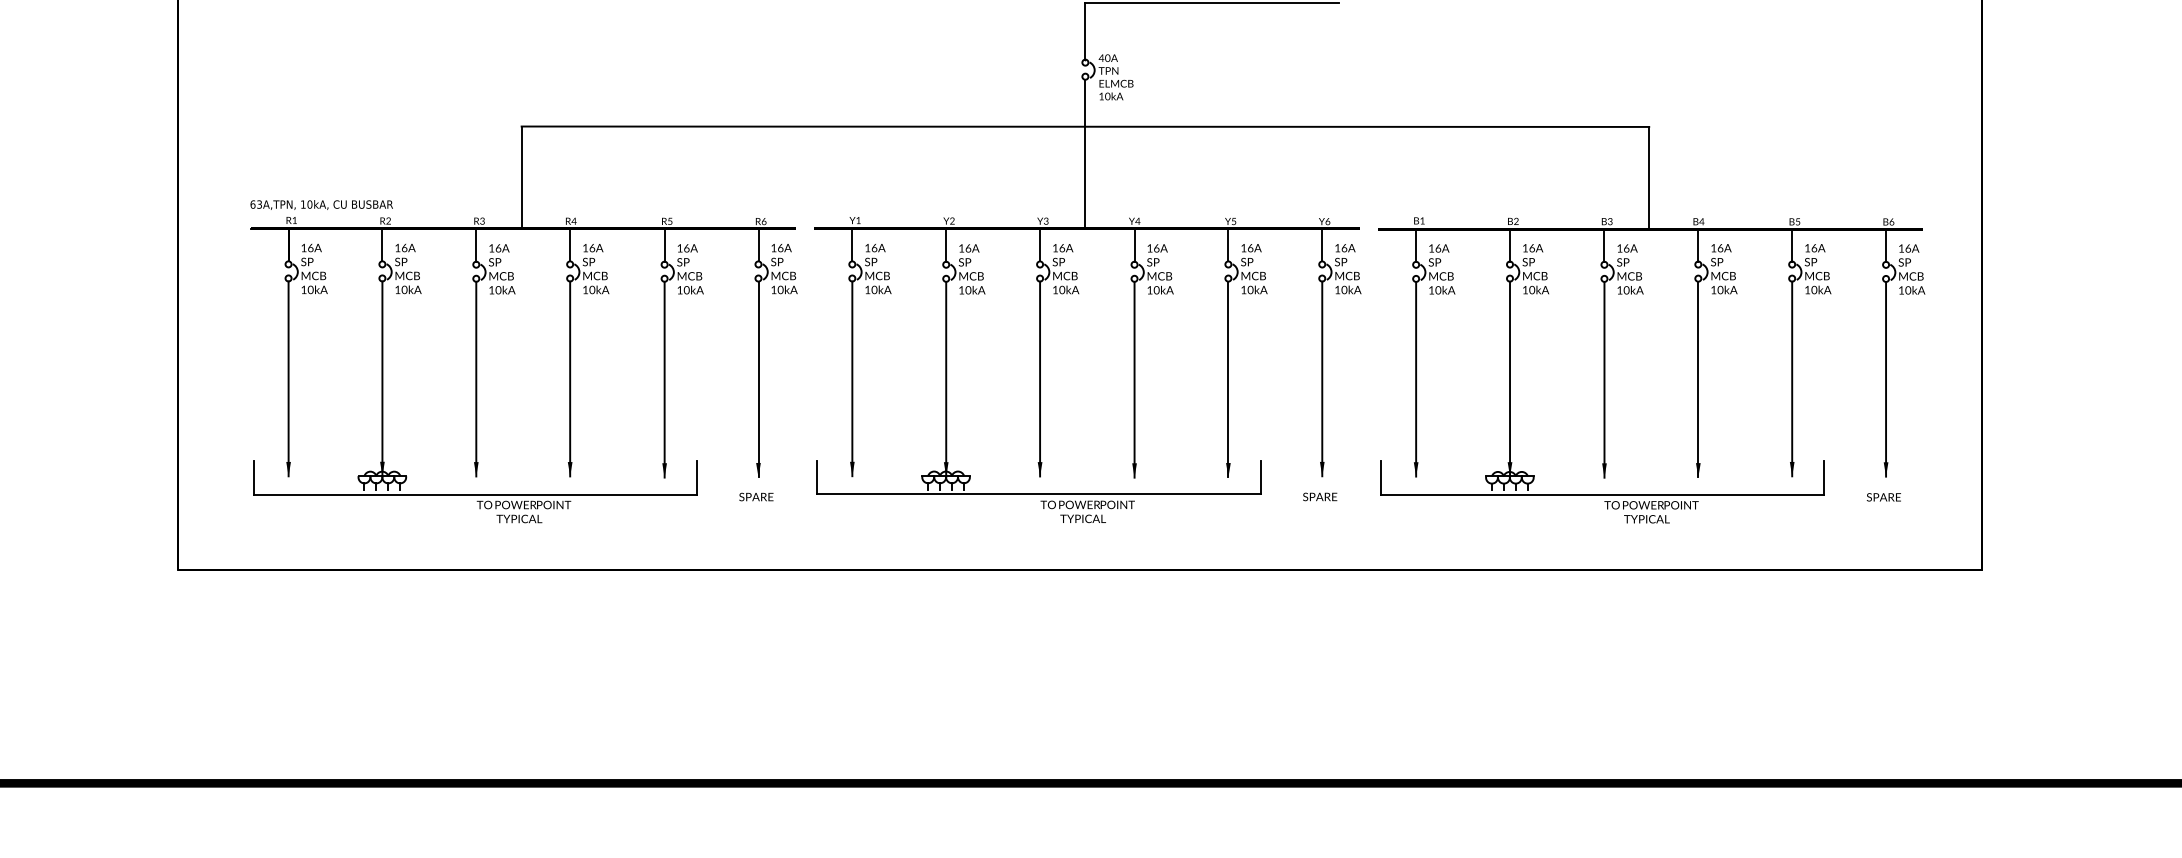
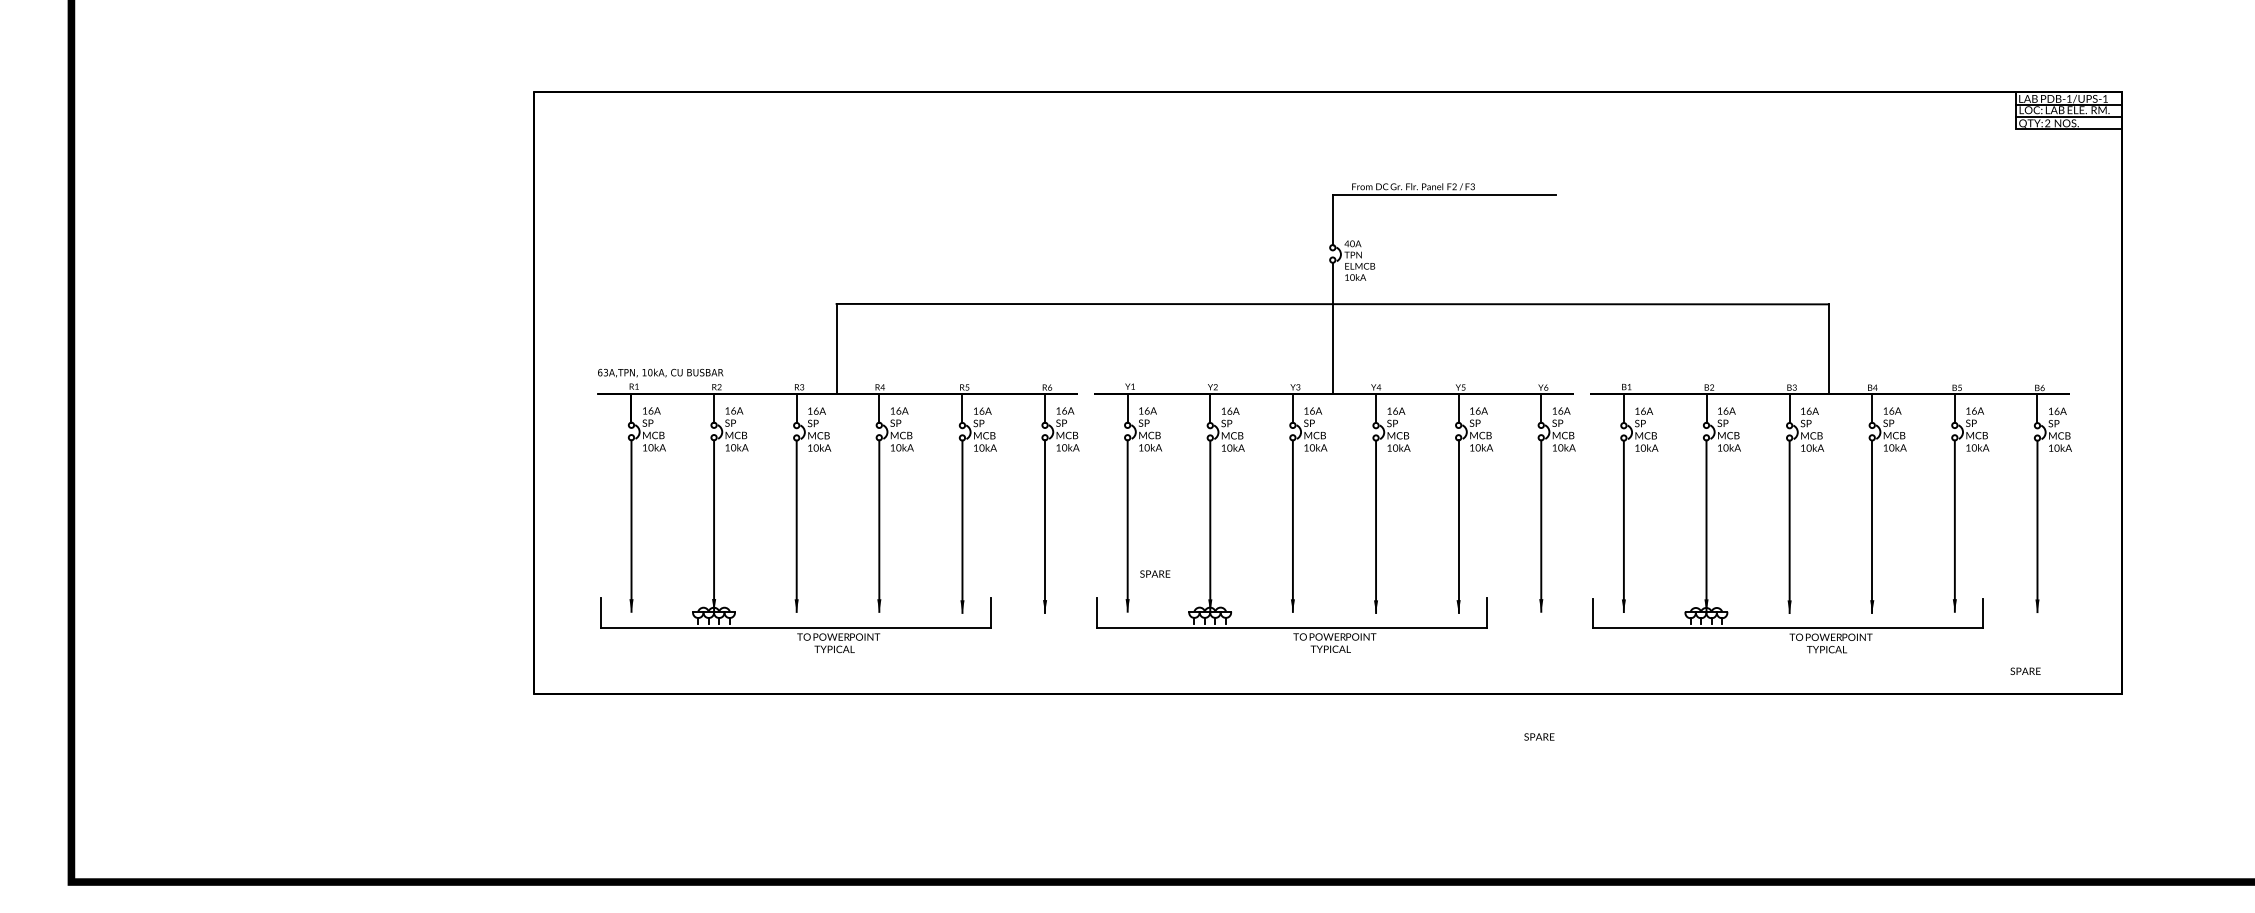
text: (756, 496) -> (1155, 573), moved
text: (1320, 496) -> (1539, 736), moved
text: (1883, 496) -> (2025, 670), moved

